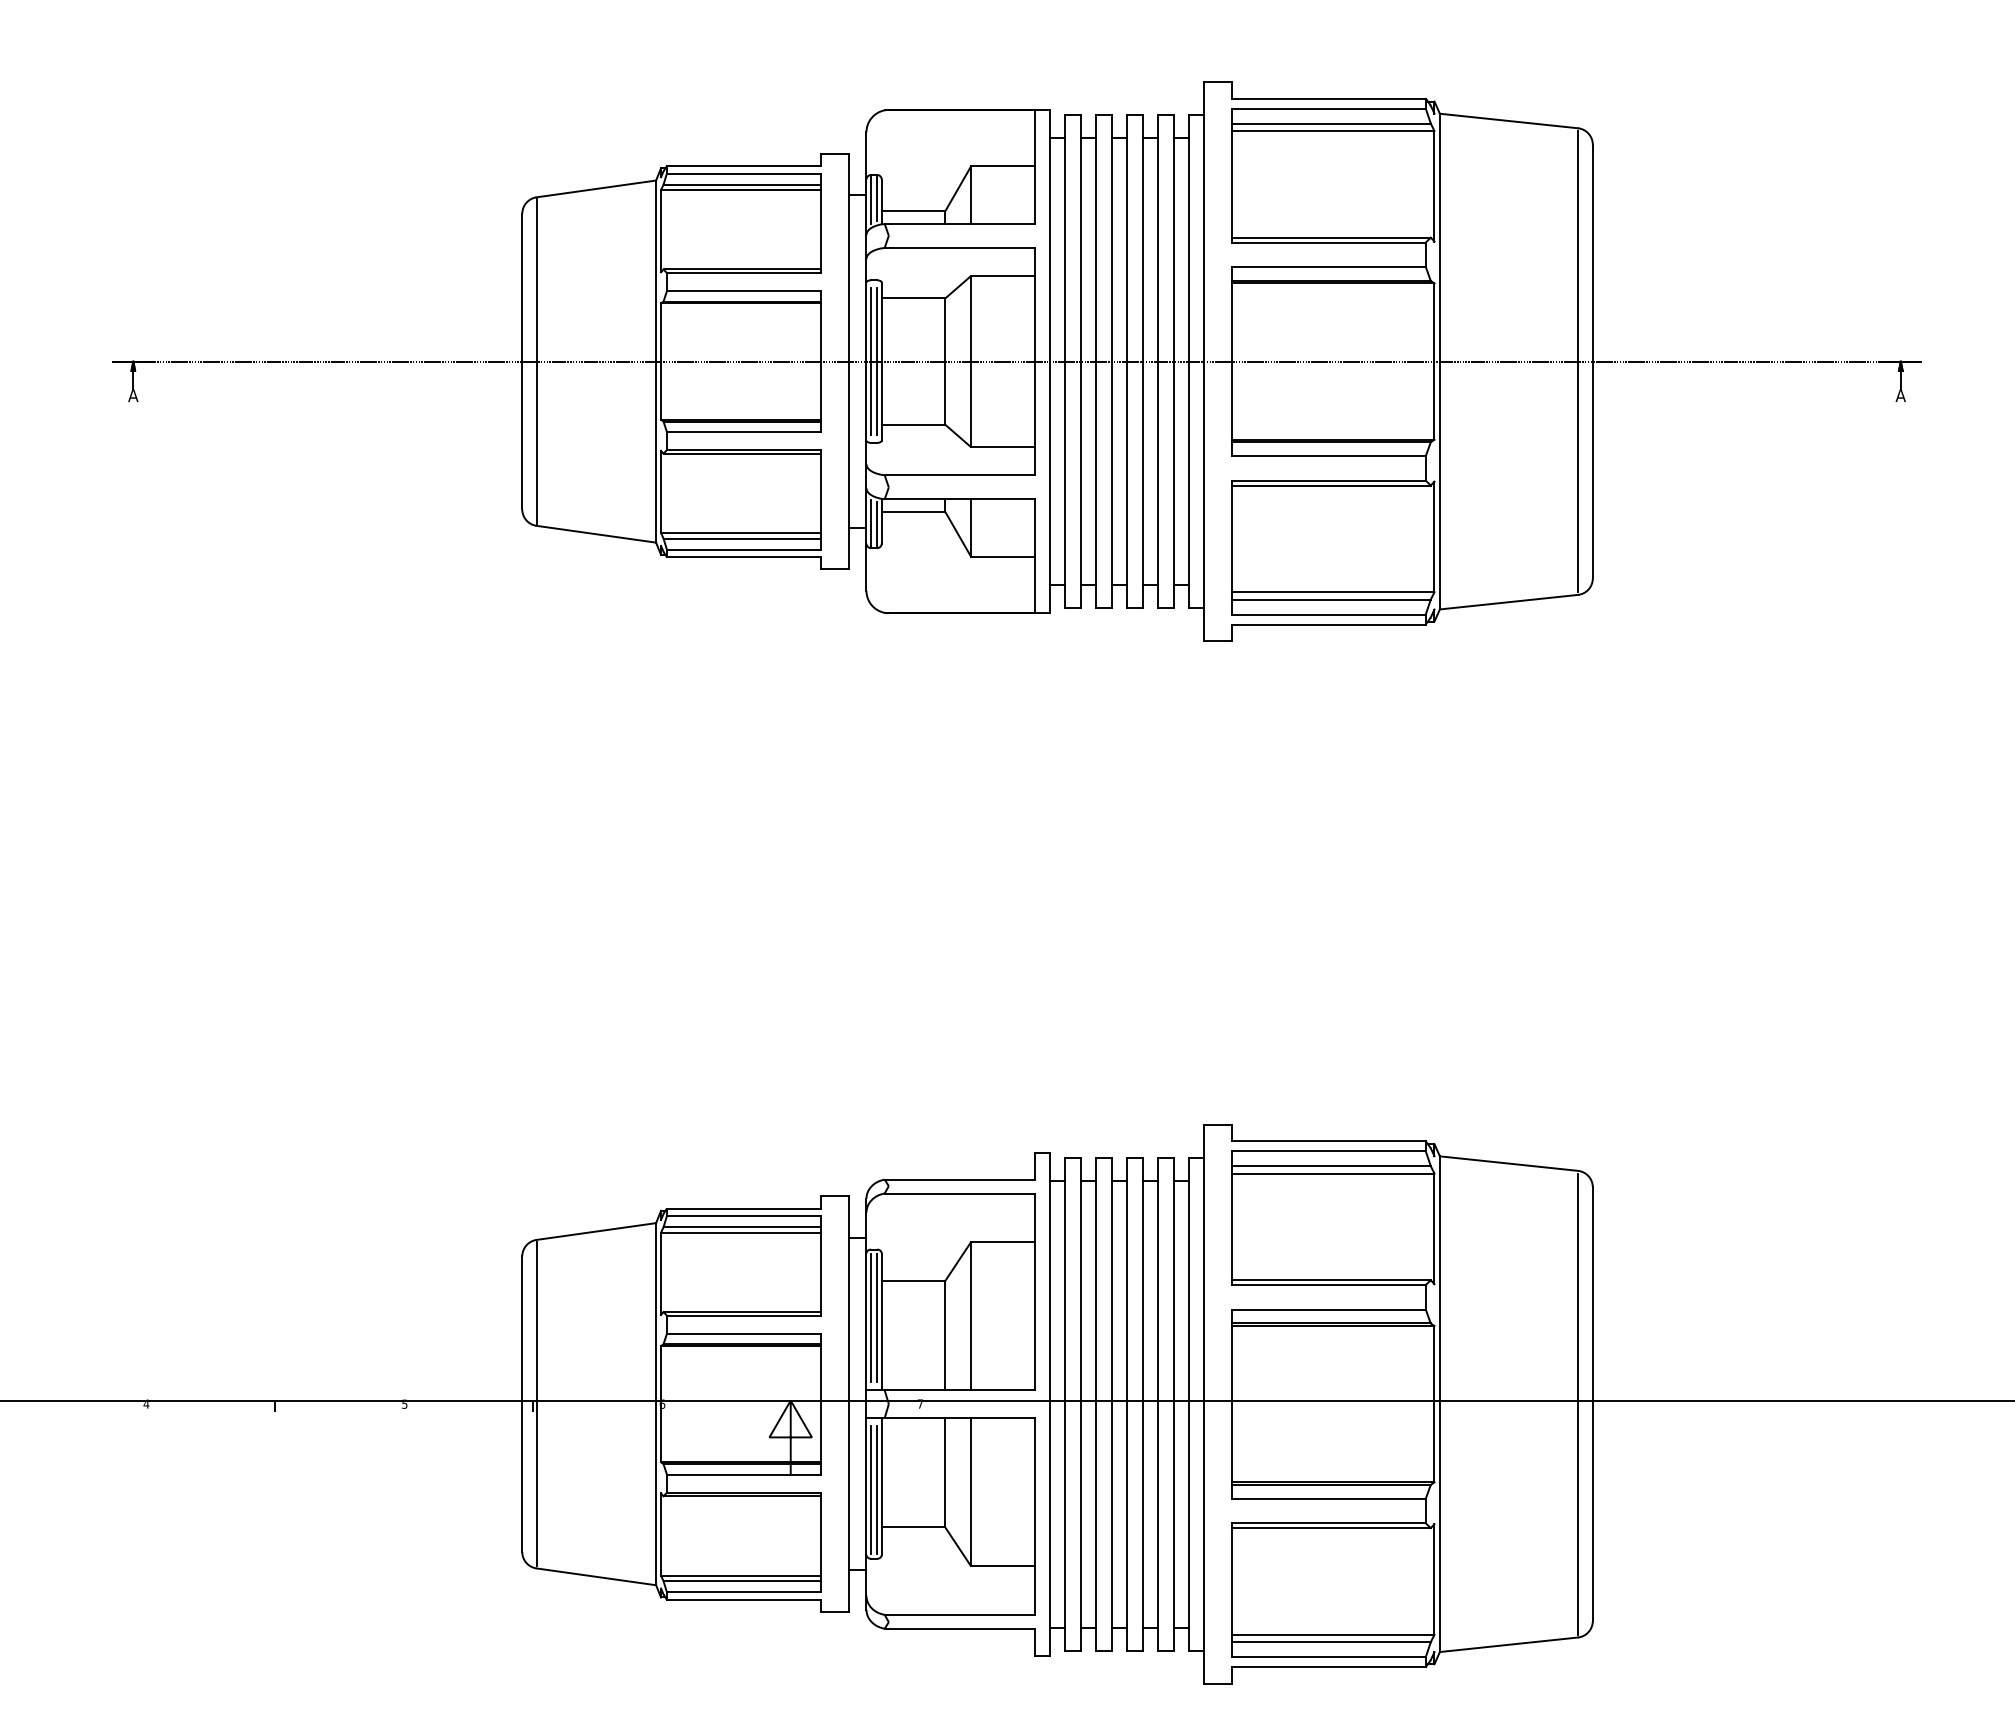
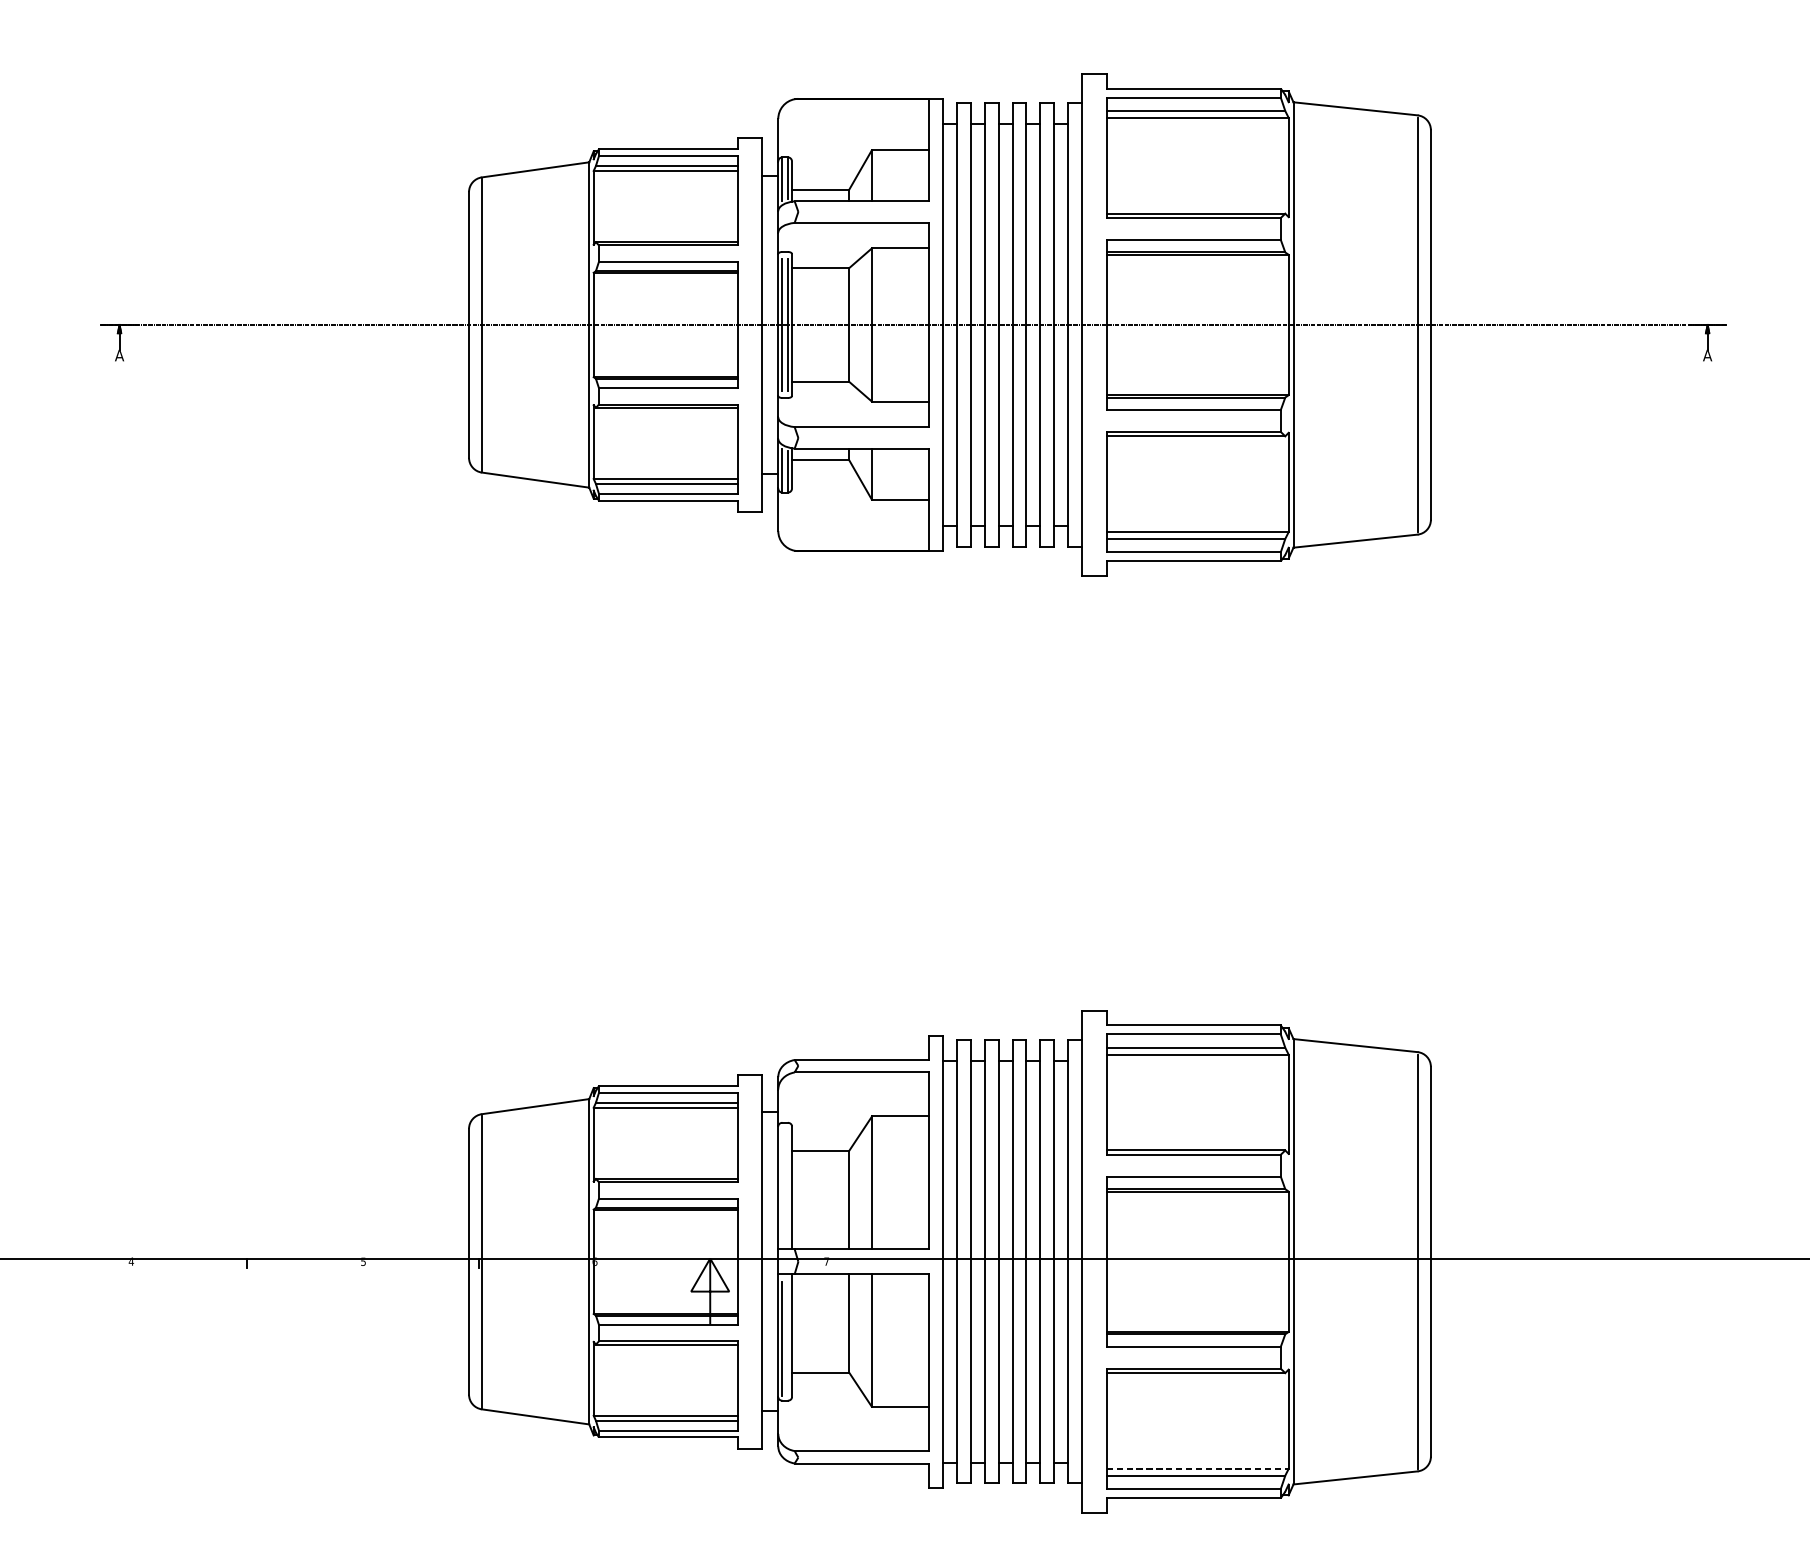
line: (871, 1317) -> (782, 1183), removed
line: (877, 1317) -> (788, 1183), removed
line: (877, 1489) -> (788, 1338), removed
line: (1333, 1634) -> (1197, 1468), solid -> dashed

